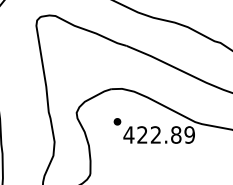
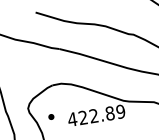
part: (117, 121) -> (51, 116), moved

